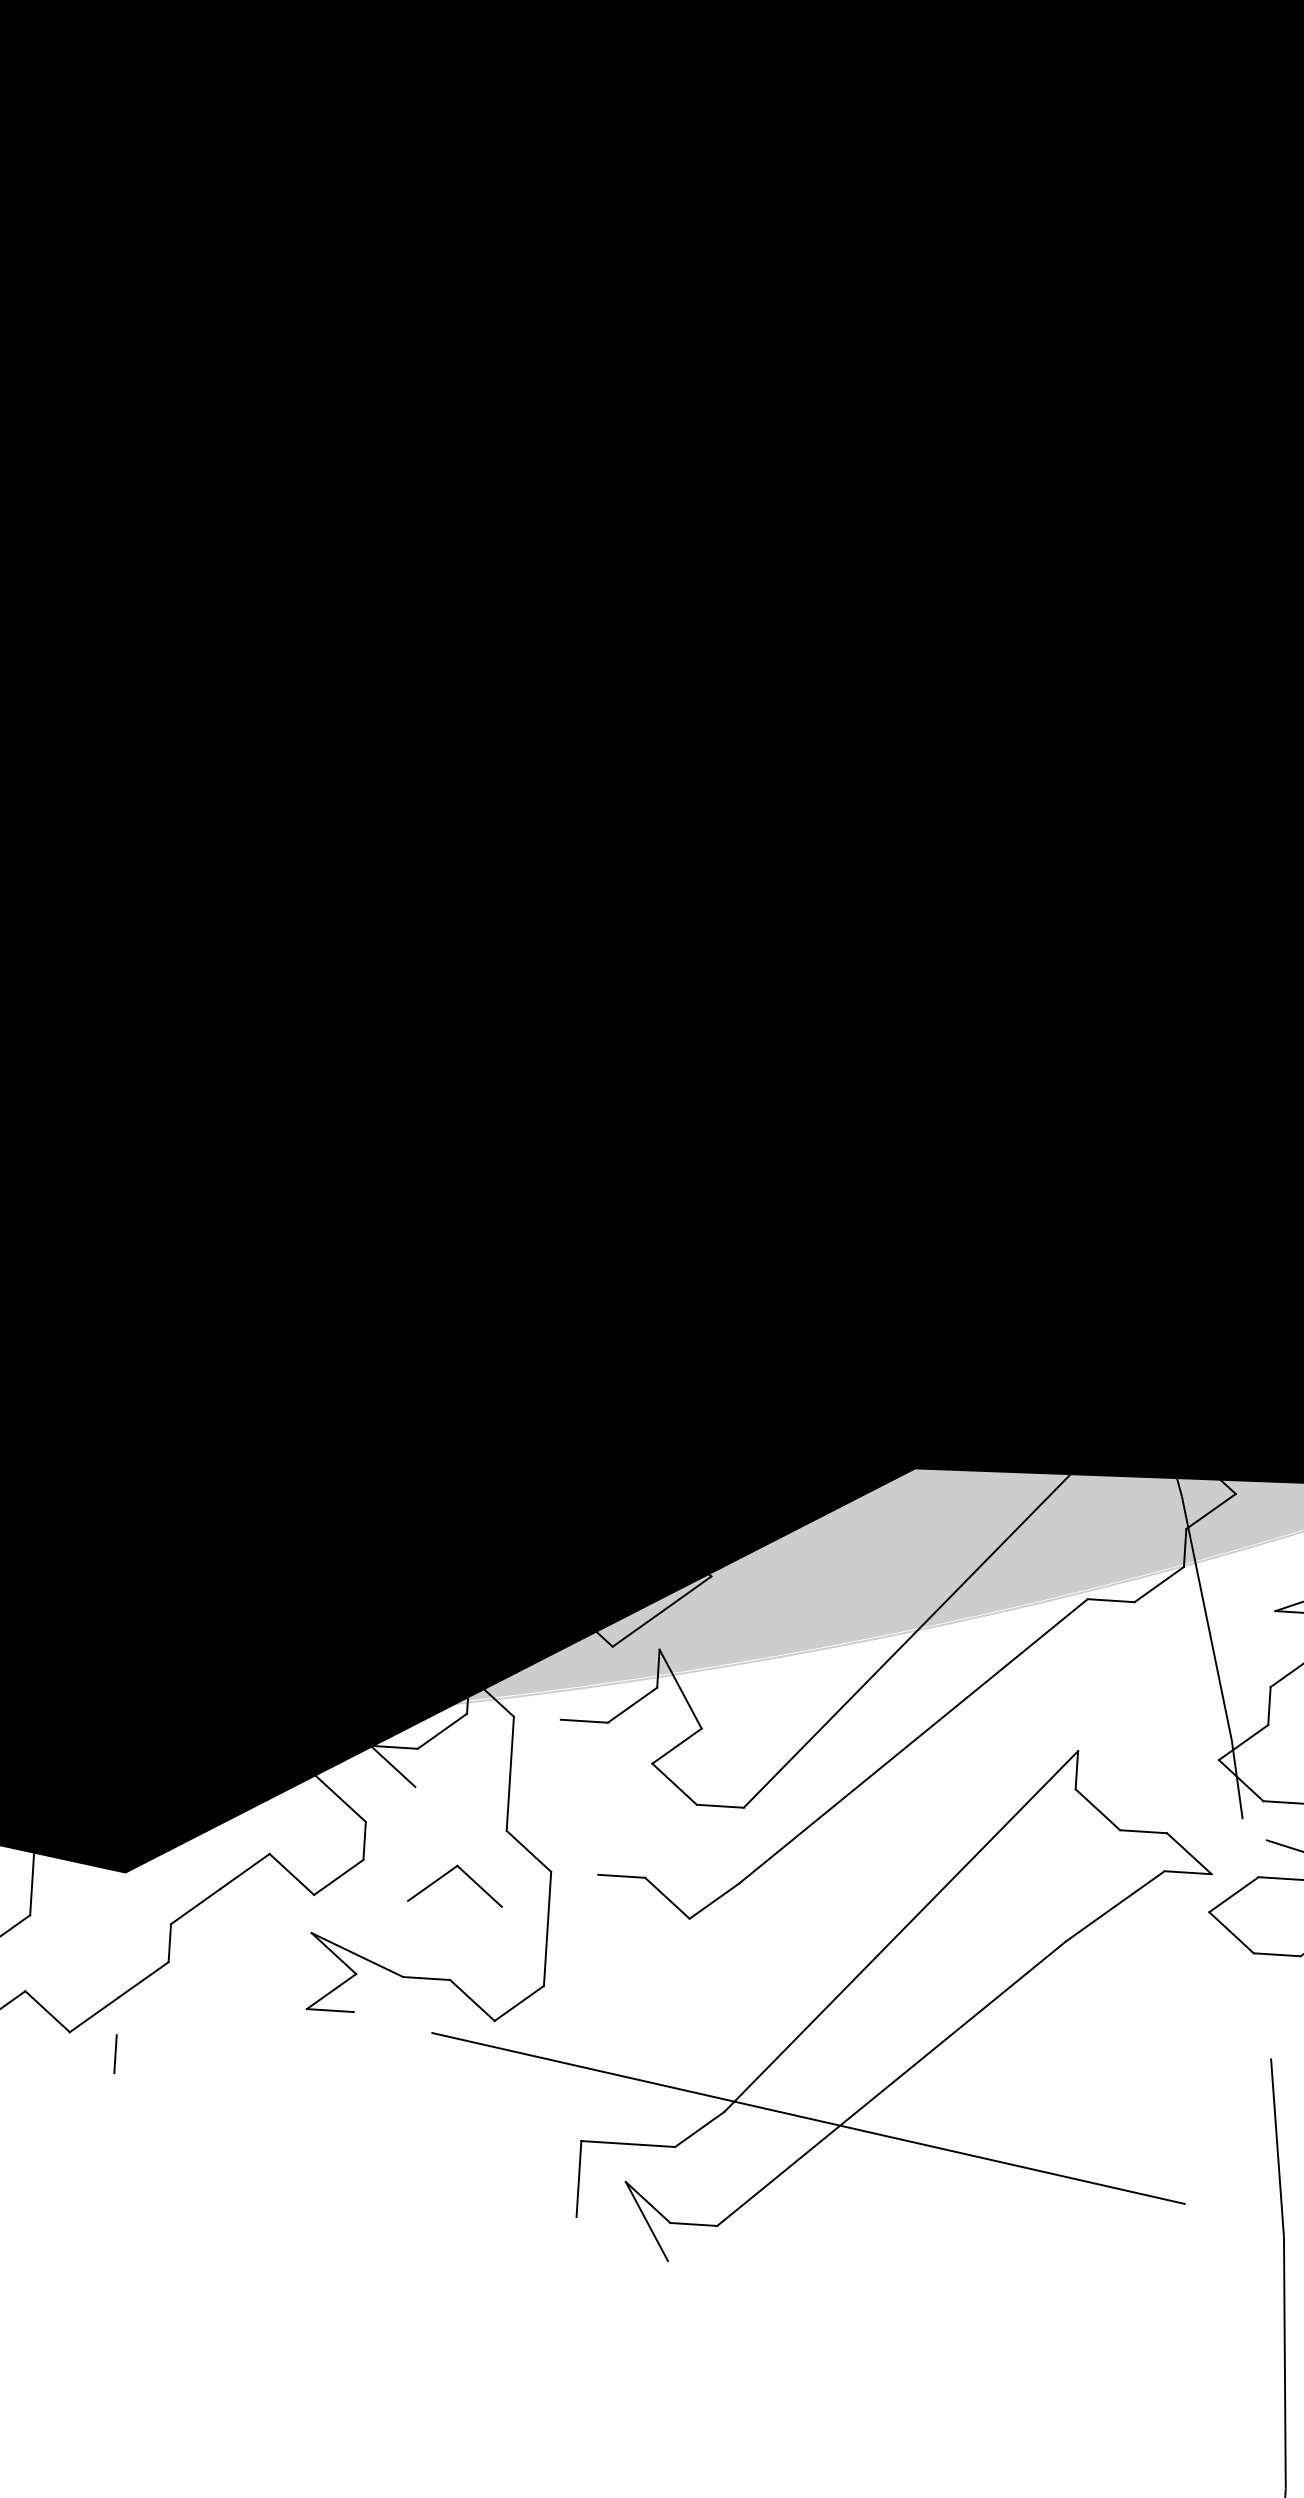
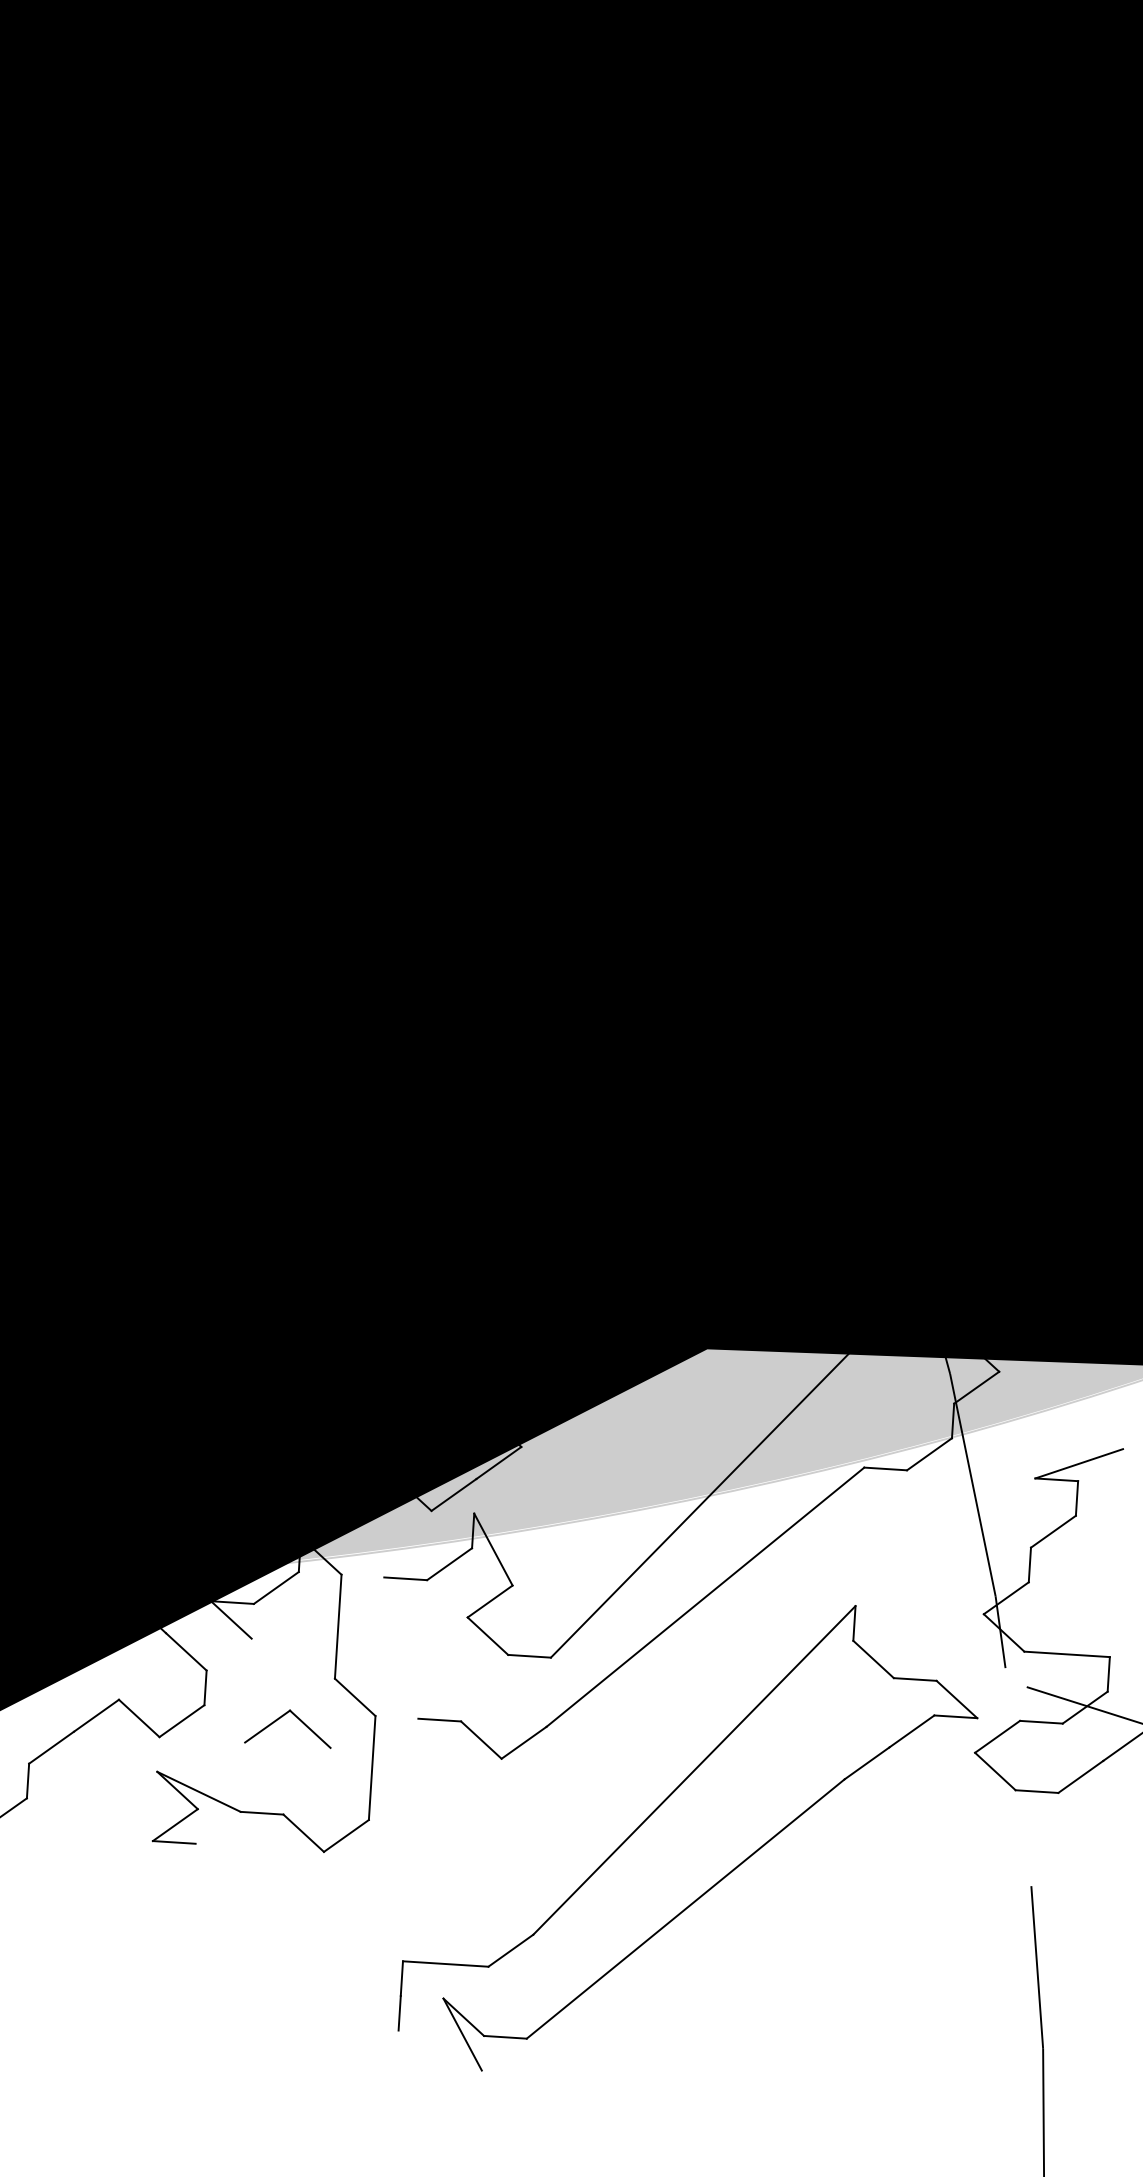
line: (808, 2118) -> (609, 1940), removed

